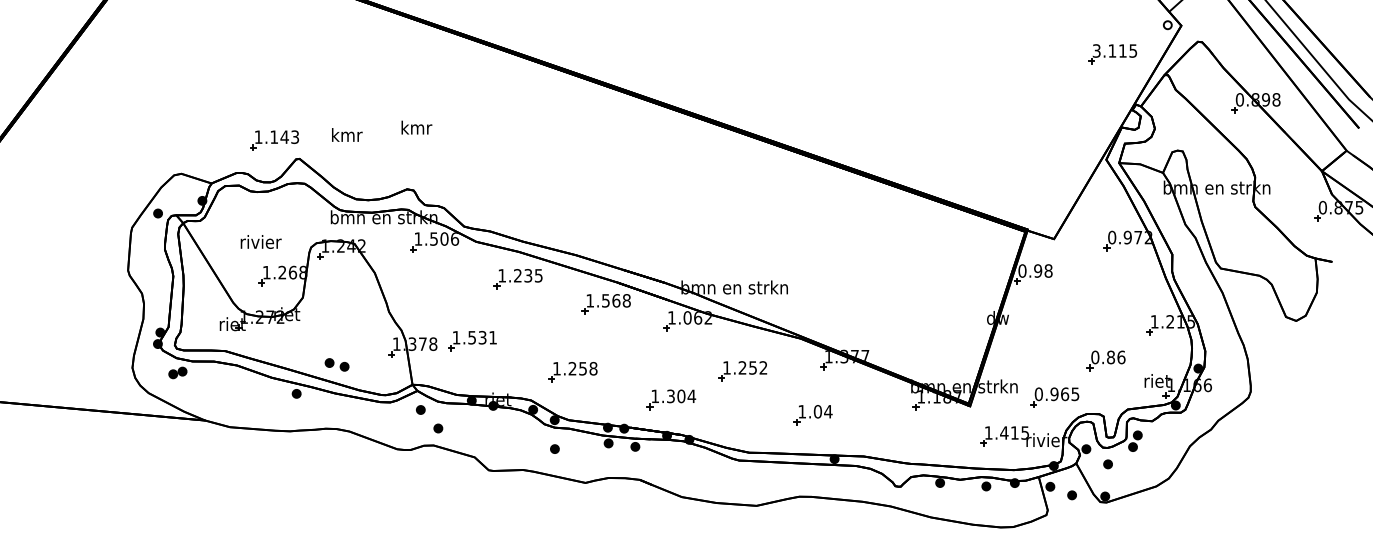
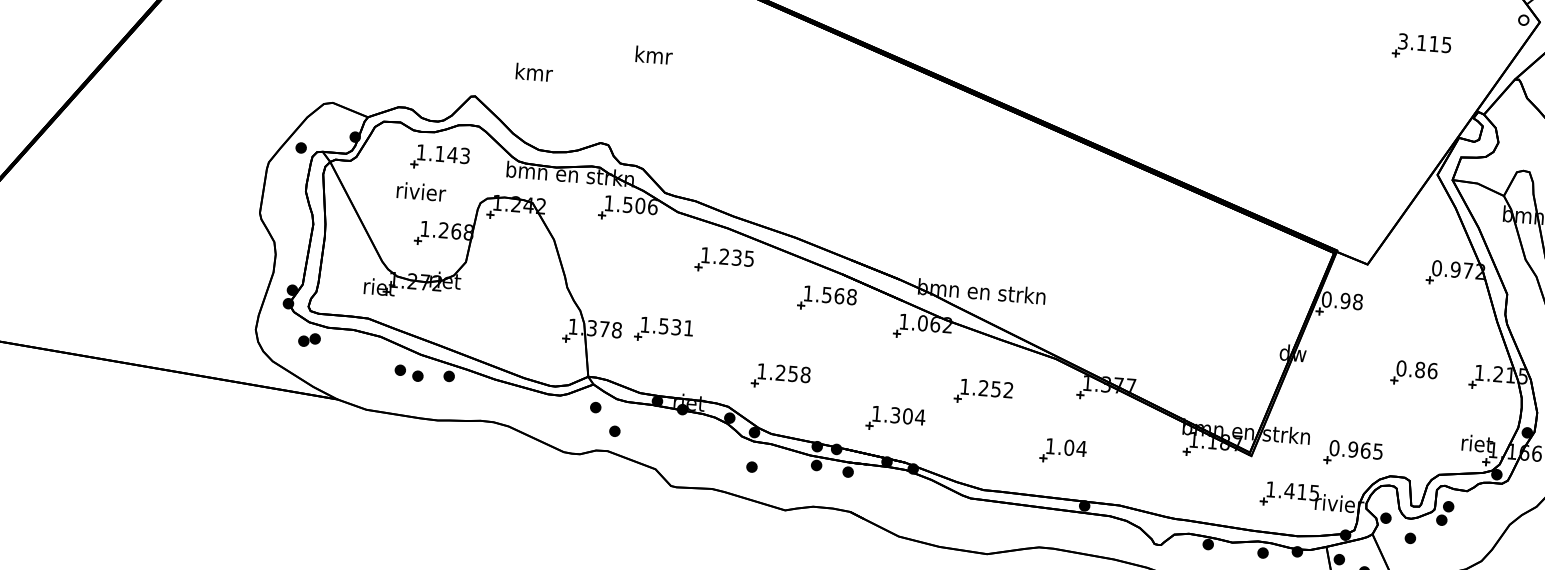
part: (1112, 54) -> (1421, 47), moved
text: (416, 127) -> (653, 55), moved
part: (274, 140) -> (440, 157), moved
part: (1105, 360) -> (1413, 373), moved
part: (336, 364) -> (408, 372), moved

